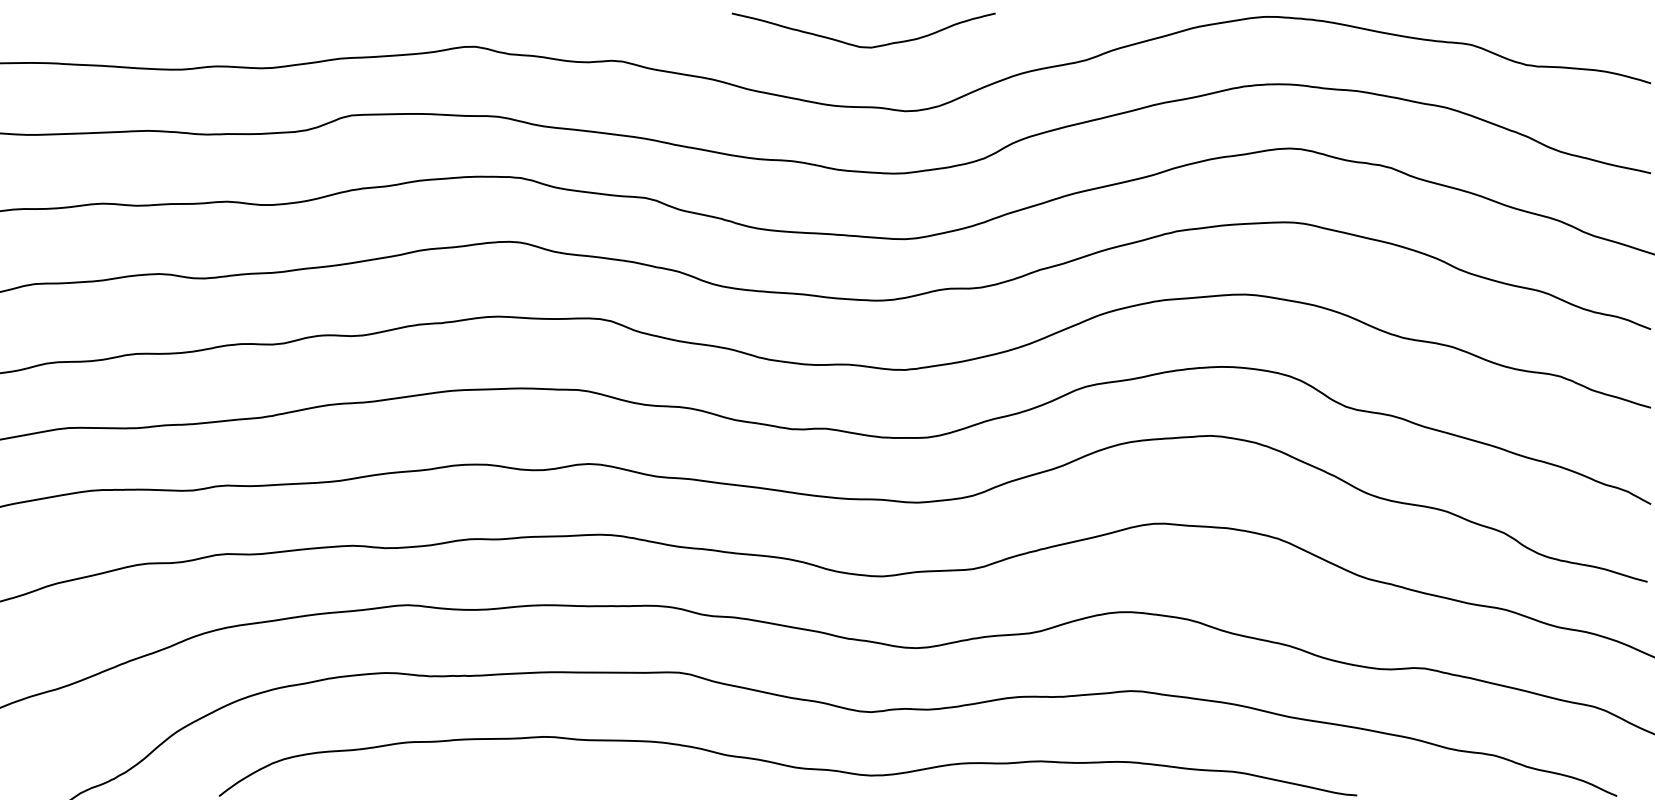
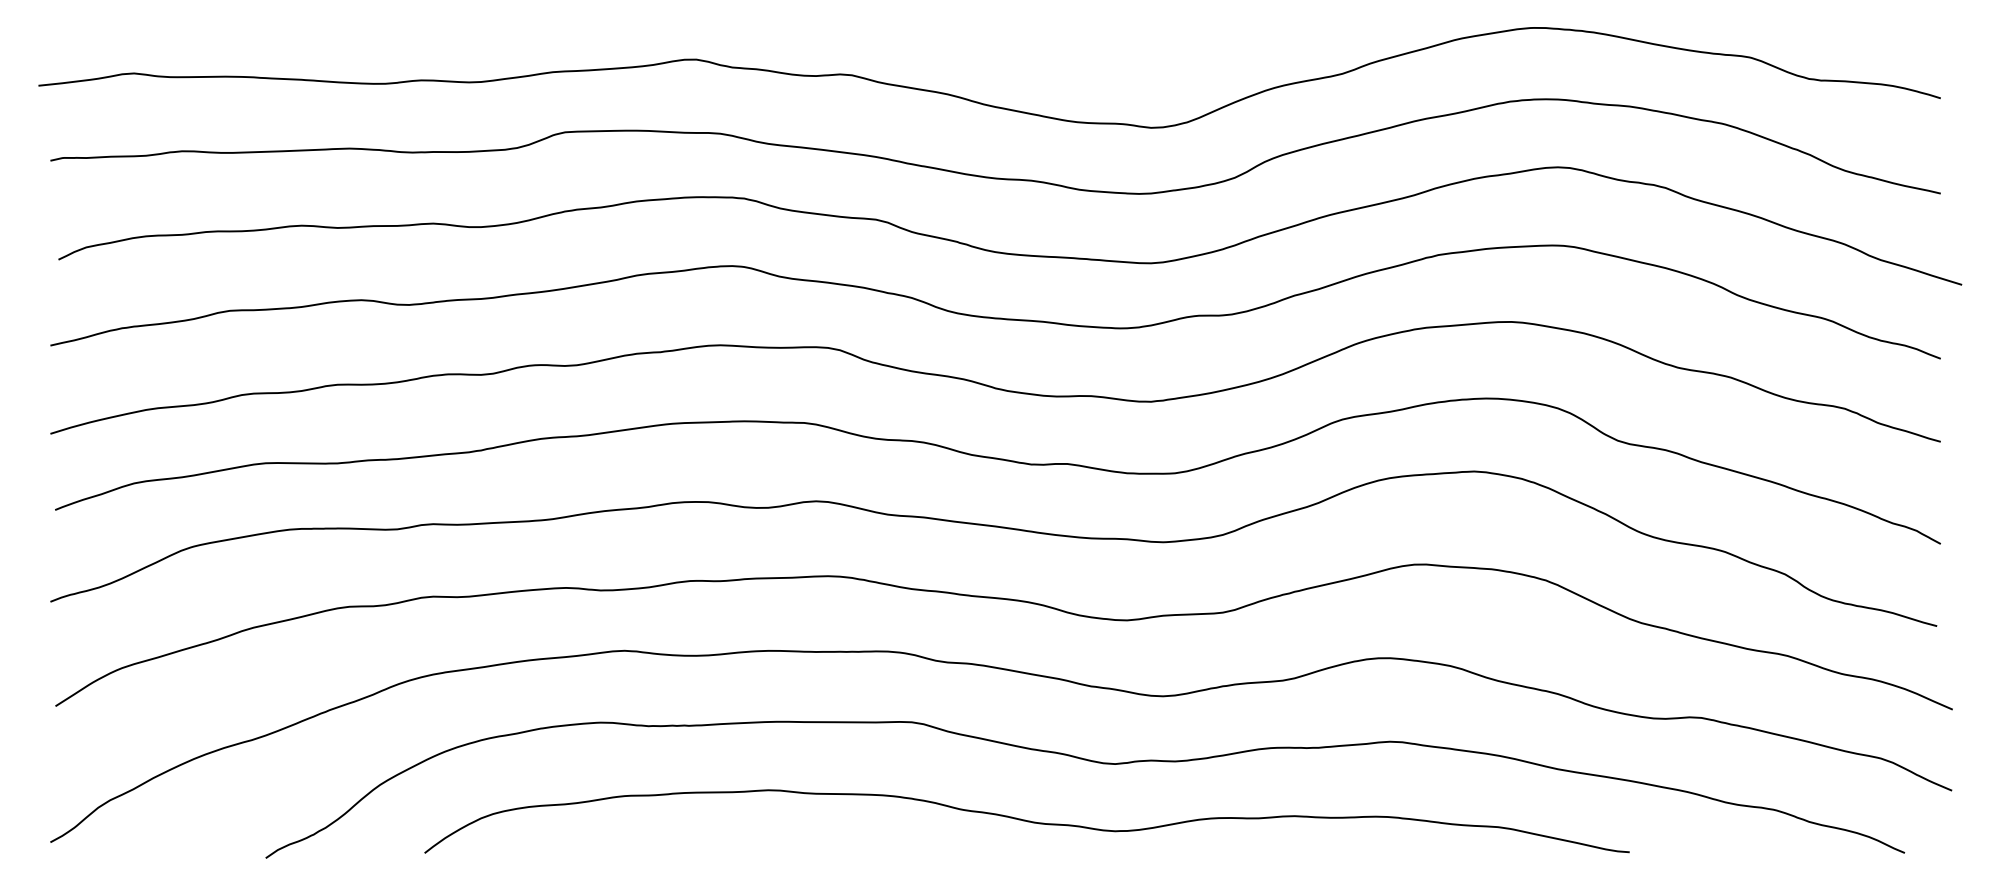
curve: (859, 45) -> (1102, 58), removed

